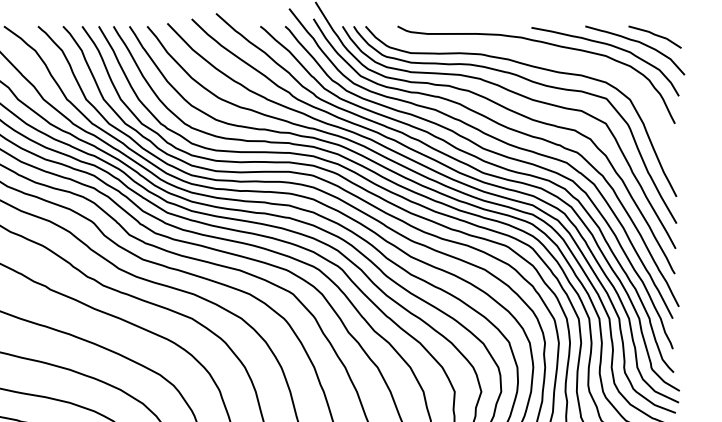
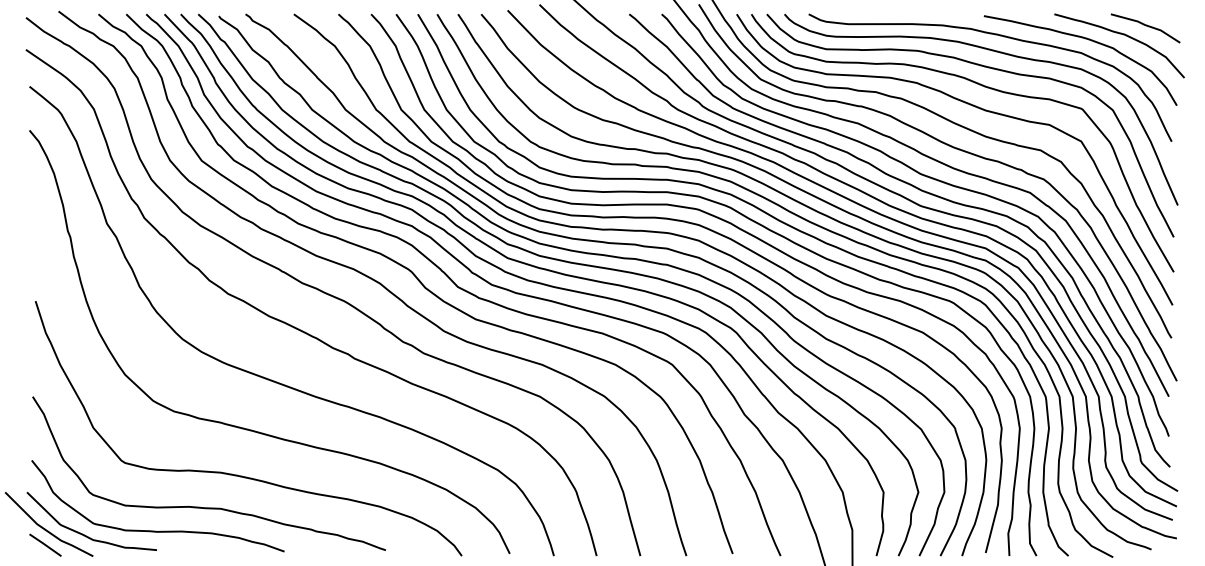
curve: (543, 56) -> (999, 53), added

